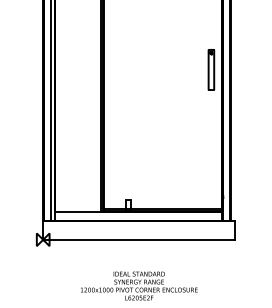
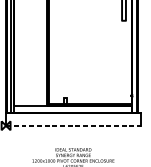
line: (139, 239) -> (73, 125), solid -> dashed

